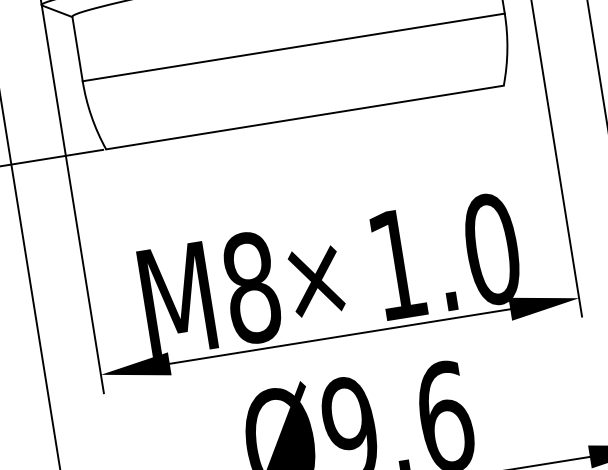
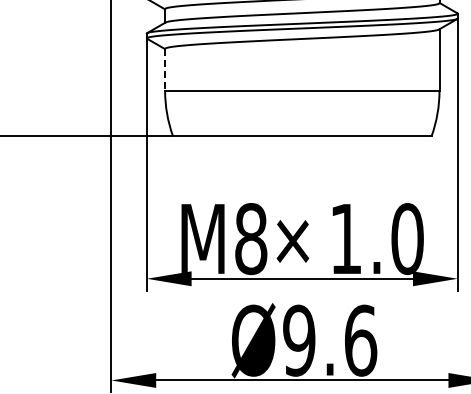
line: (78, 48) -> (165, 69), solid -> dashed

